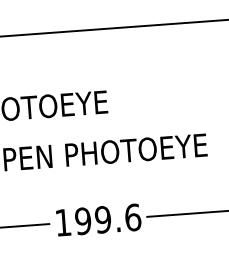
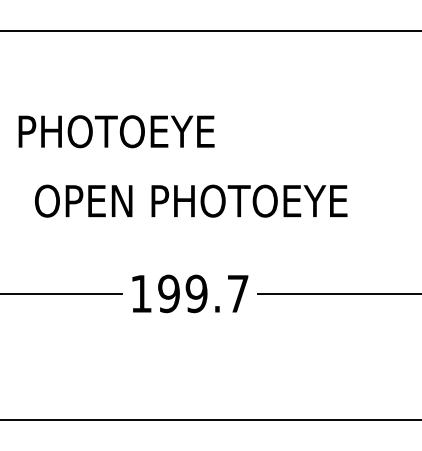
text: (133, 217) -> (238, 293), 199.6 -> 199.7

